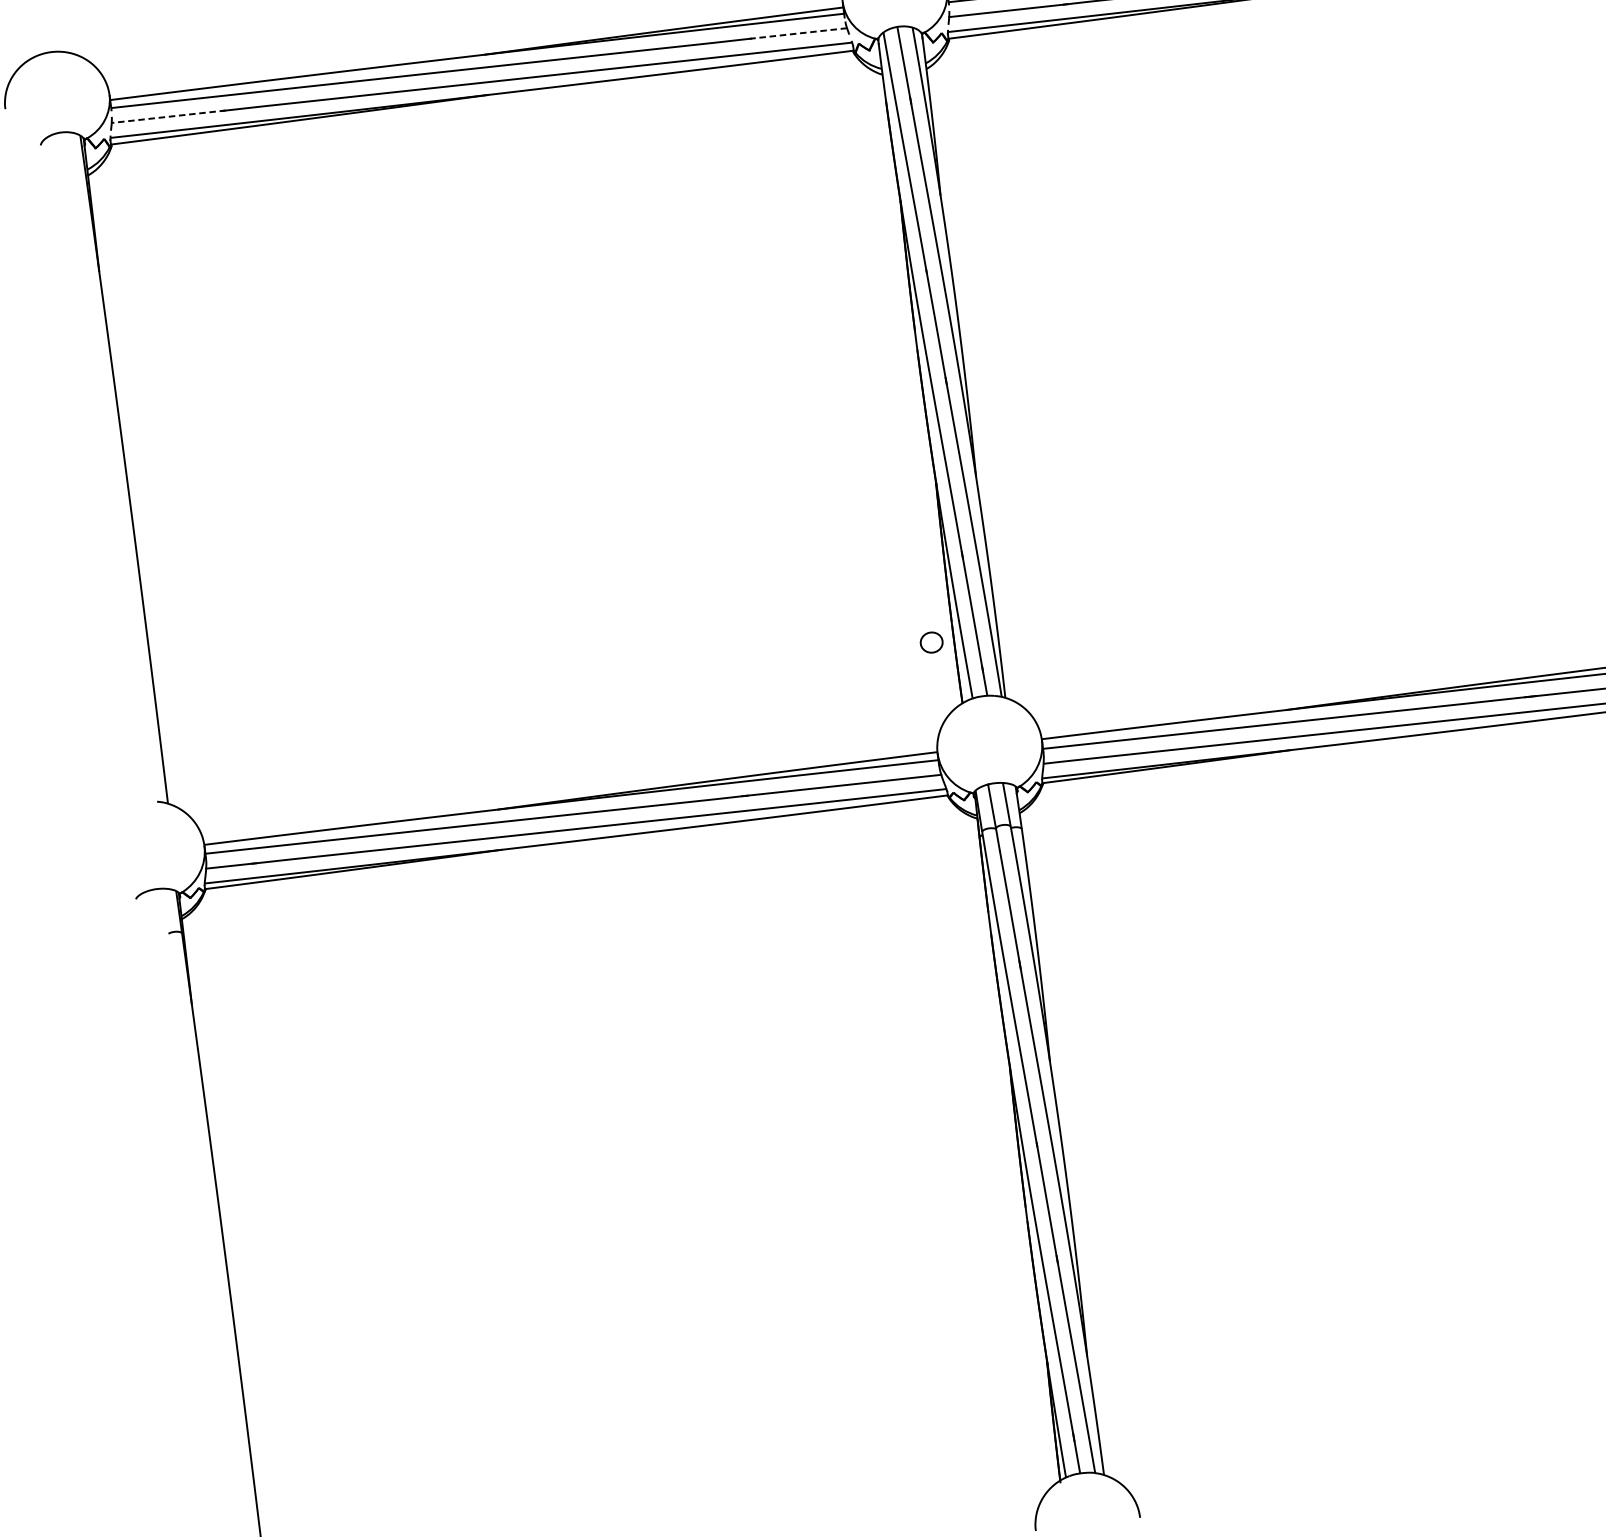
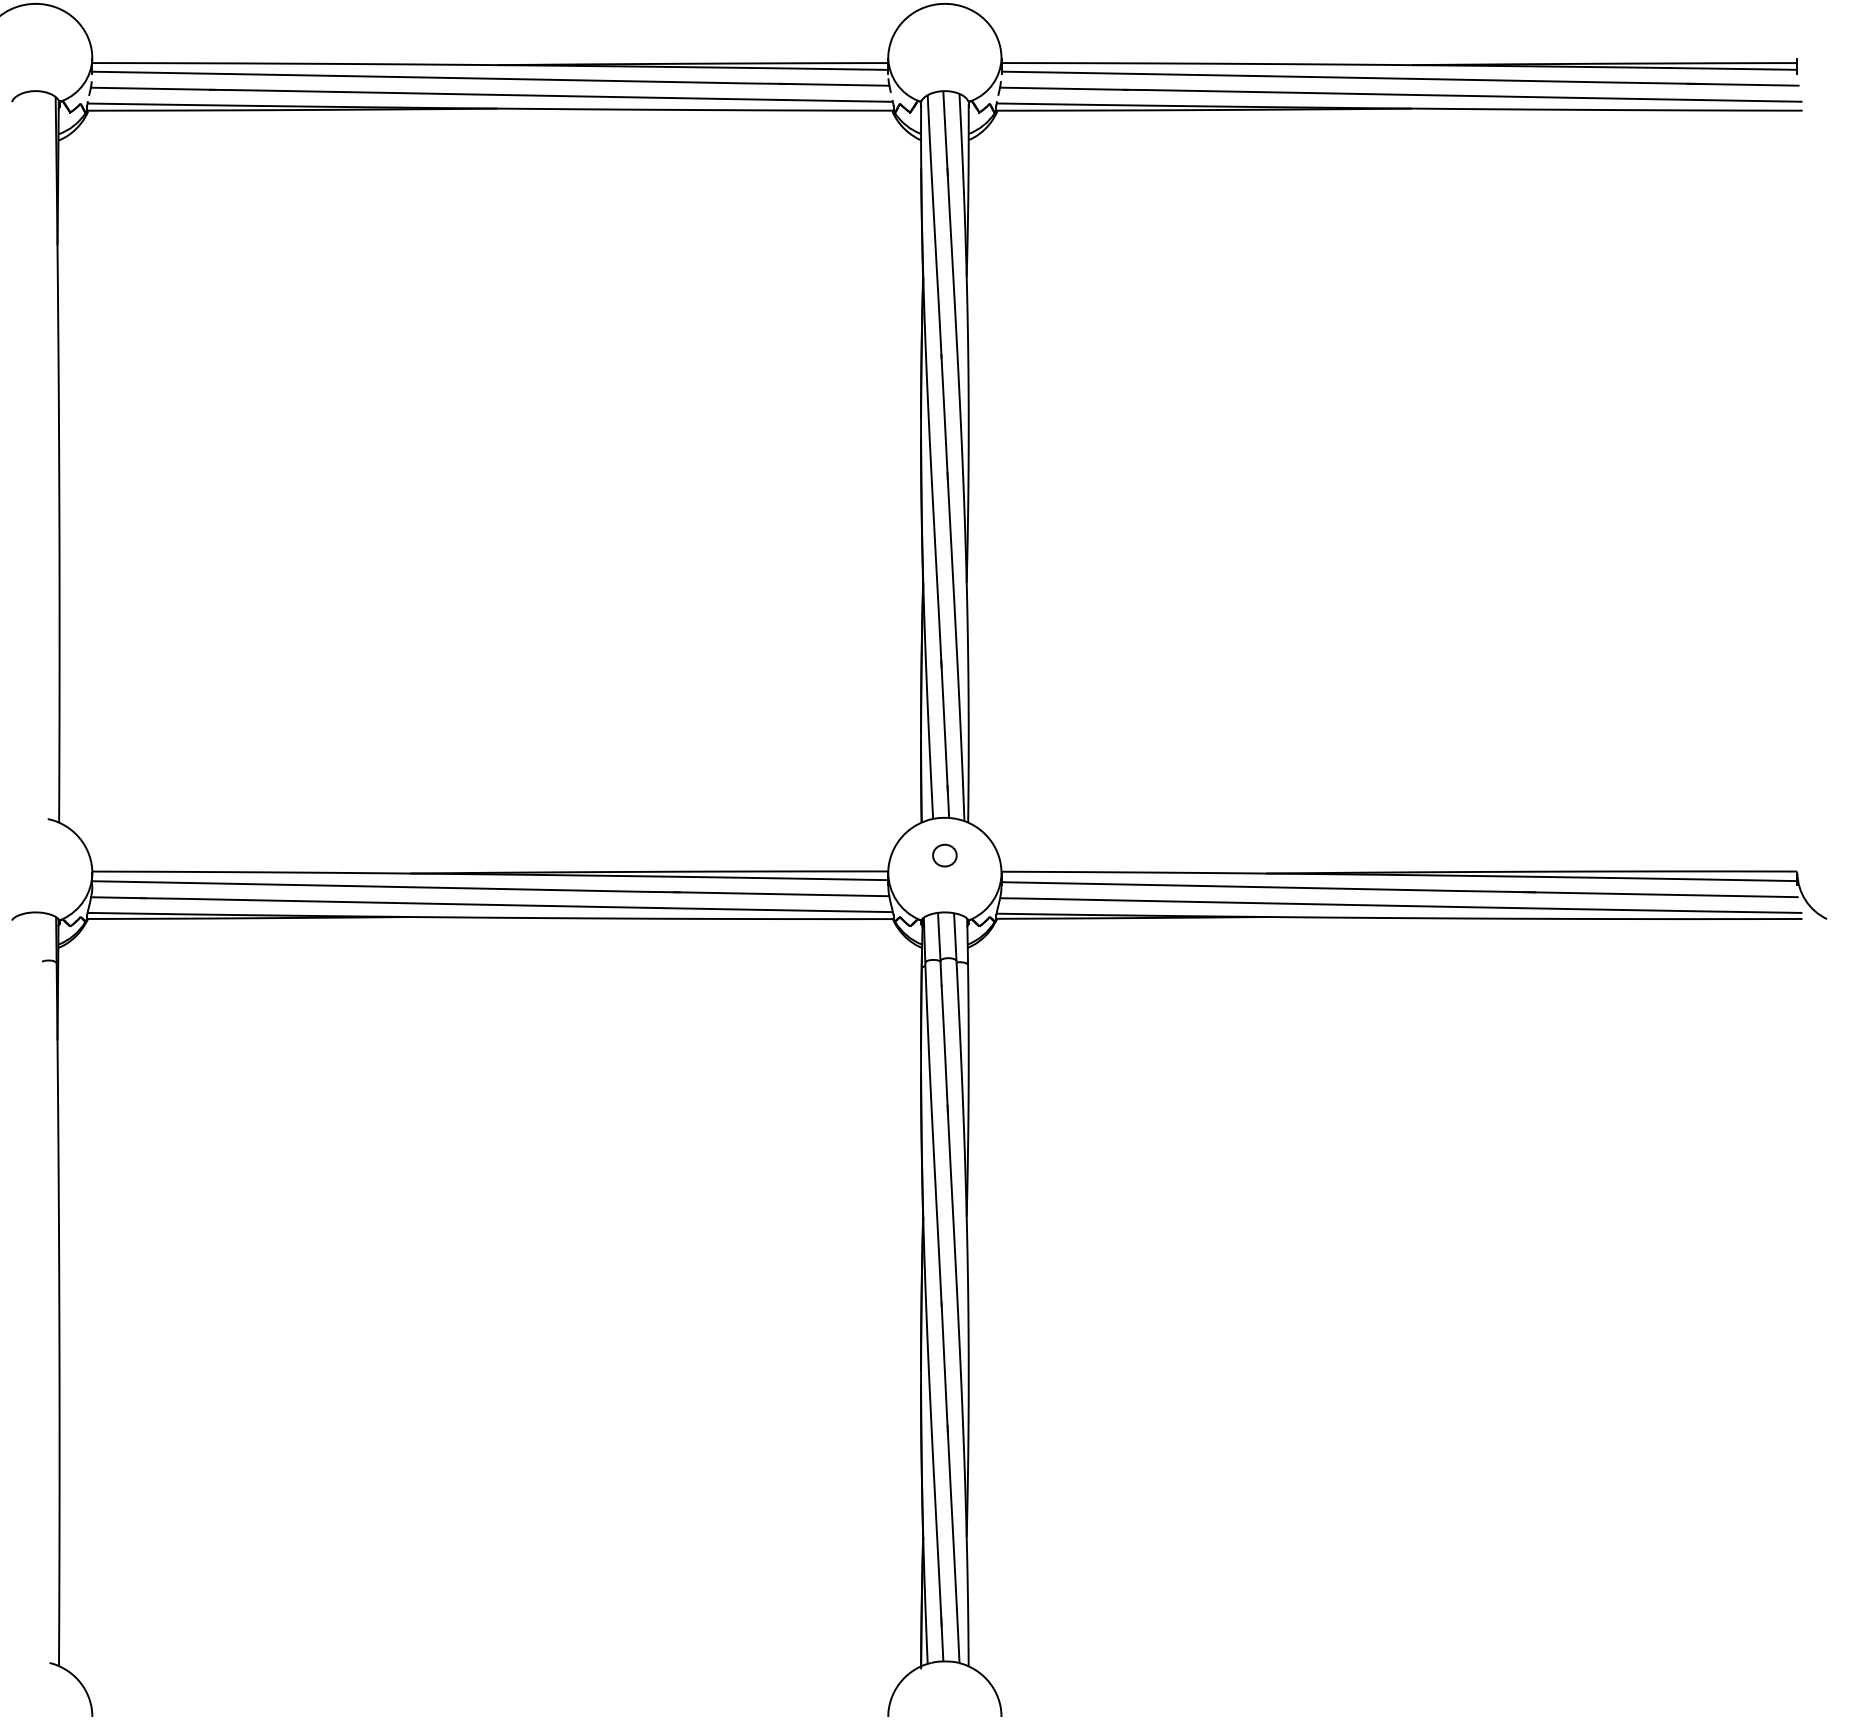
line: (796, 33) -> (834, 84), dashed -> solid
line: (168, 116) -> (152, 88), dashed -> solid
part: (931, 642) -> (944, 855), moved

